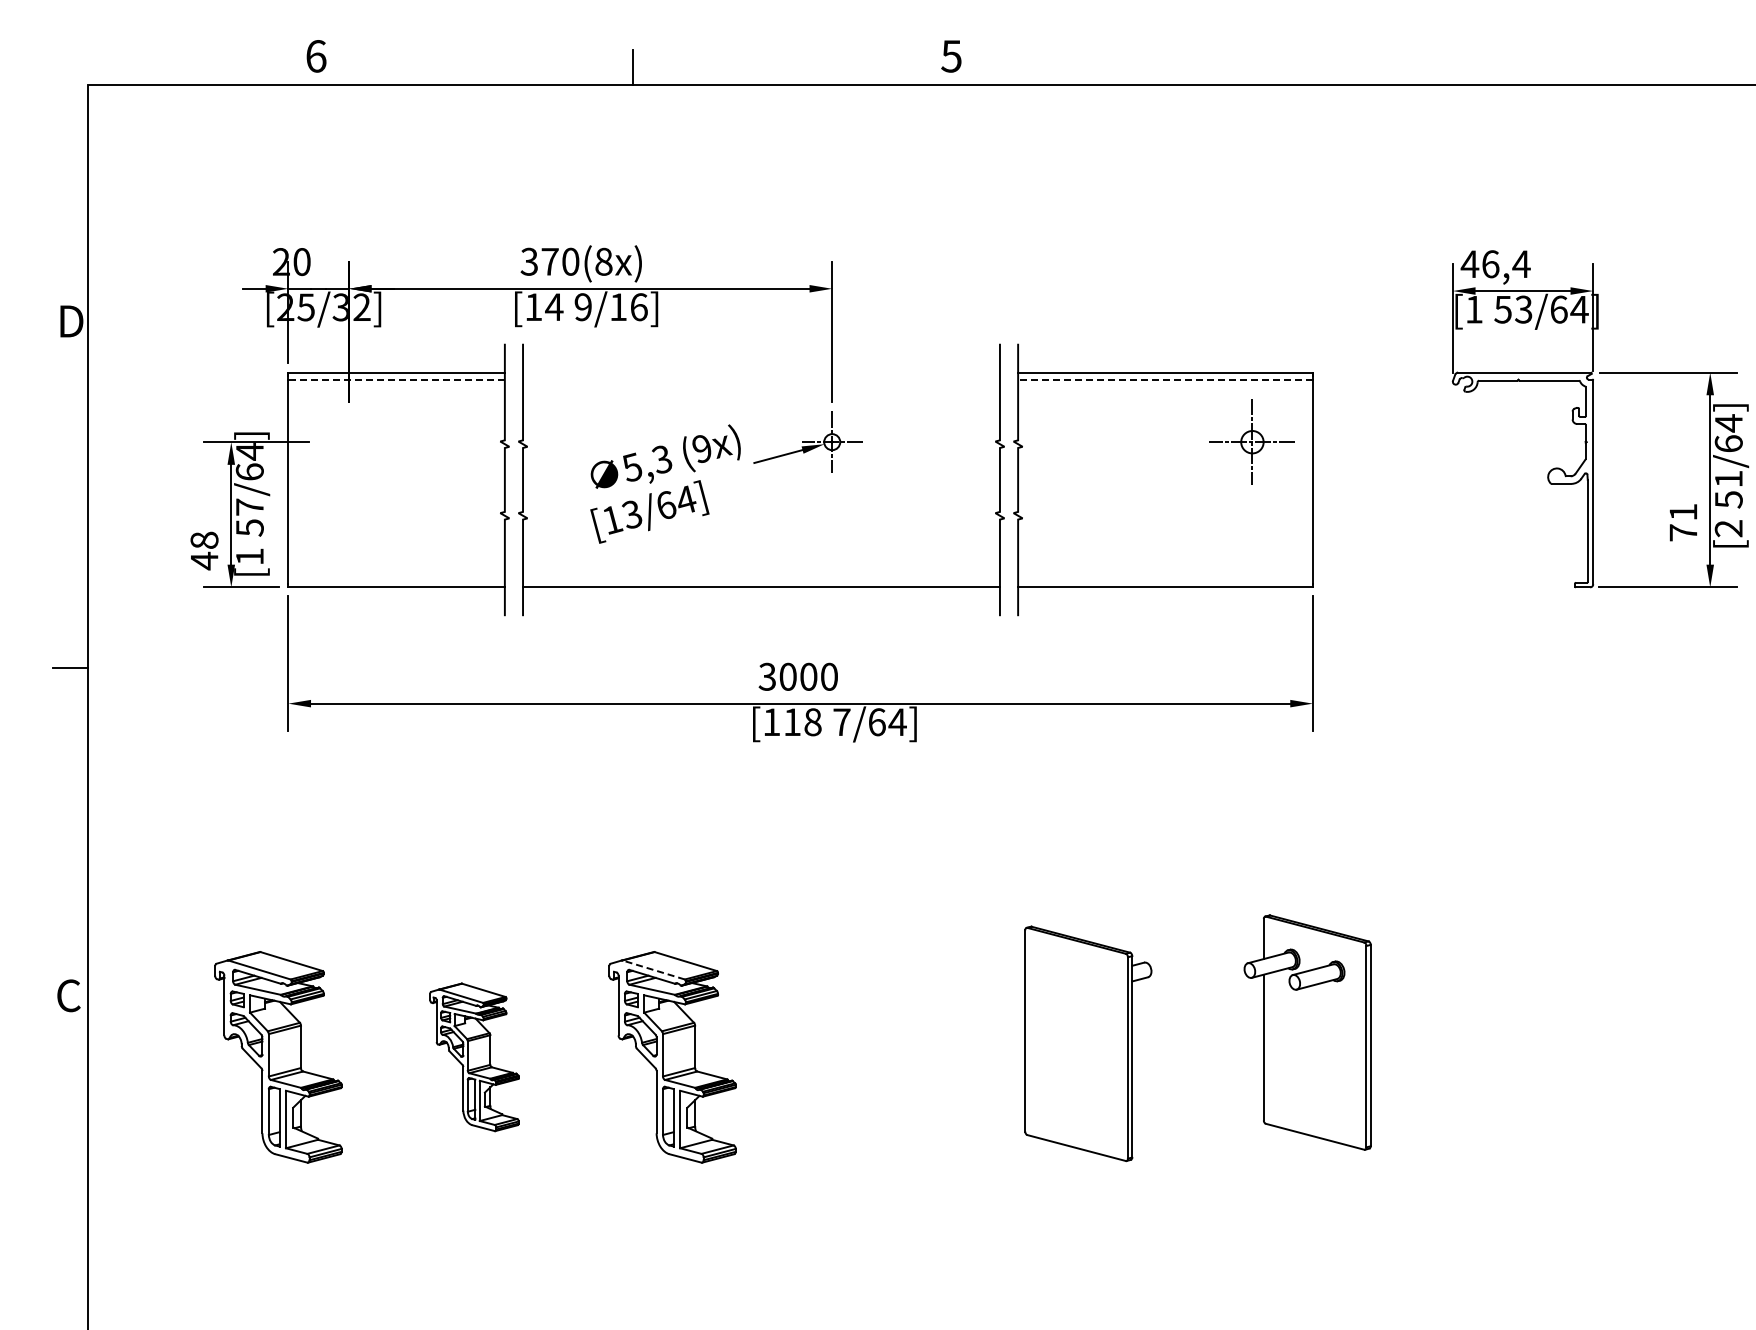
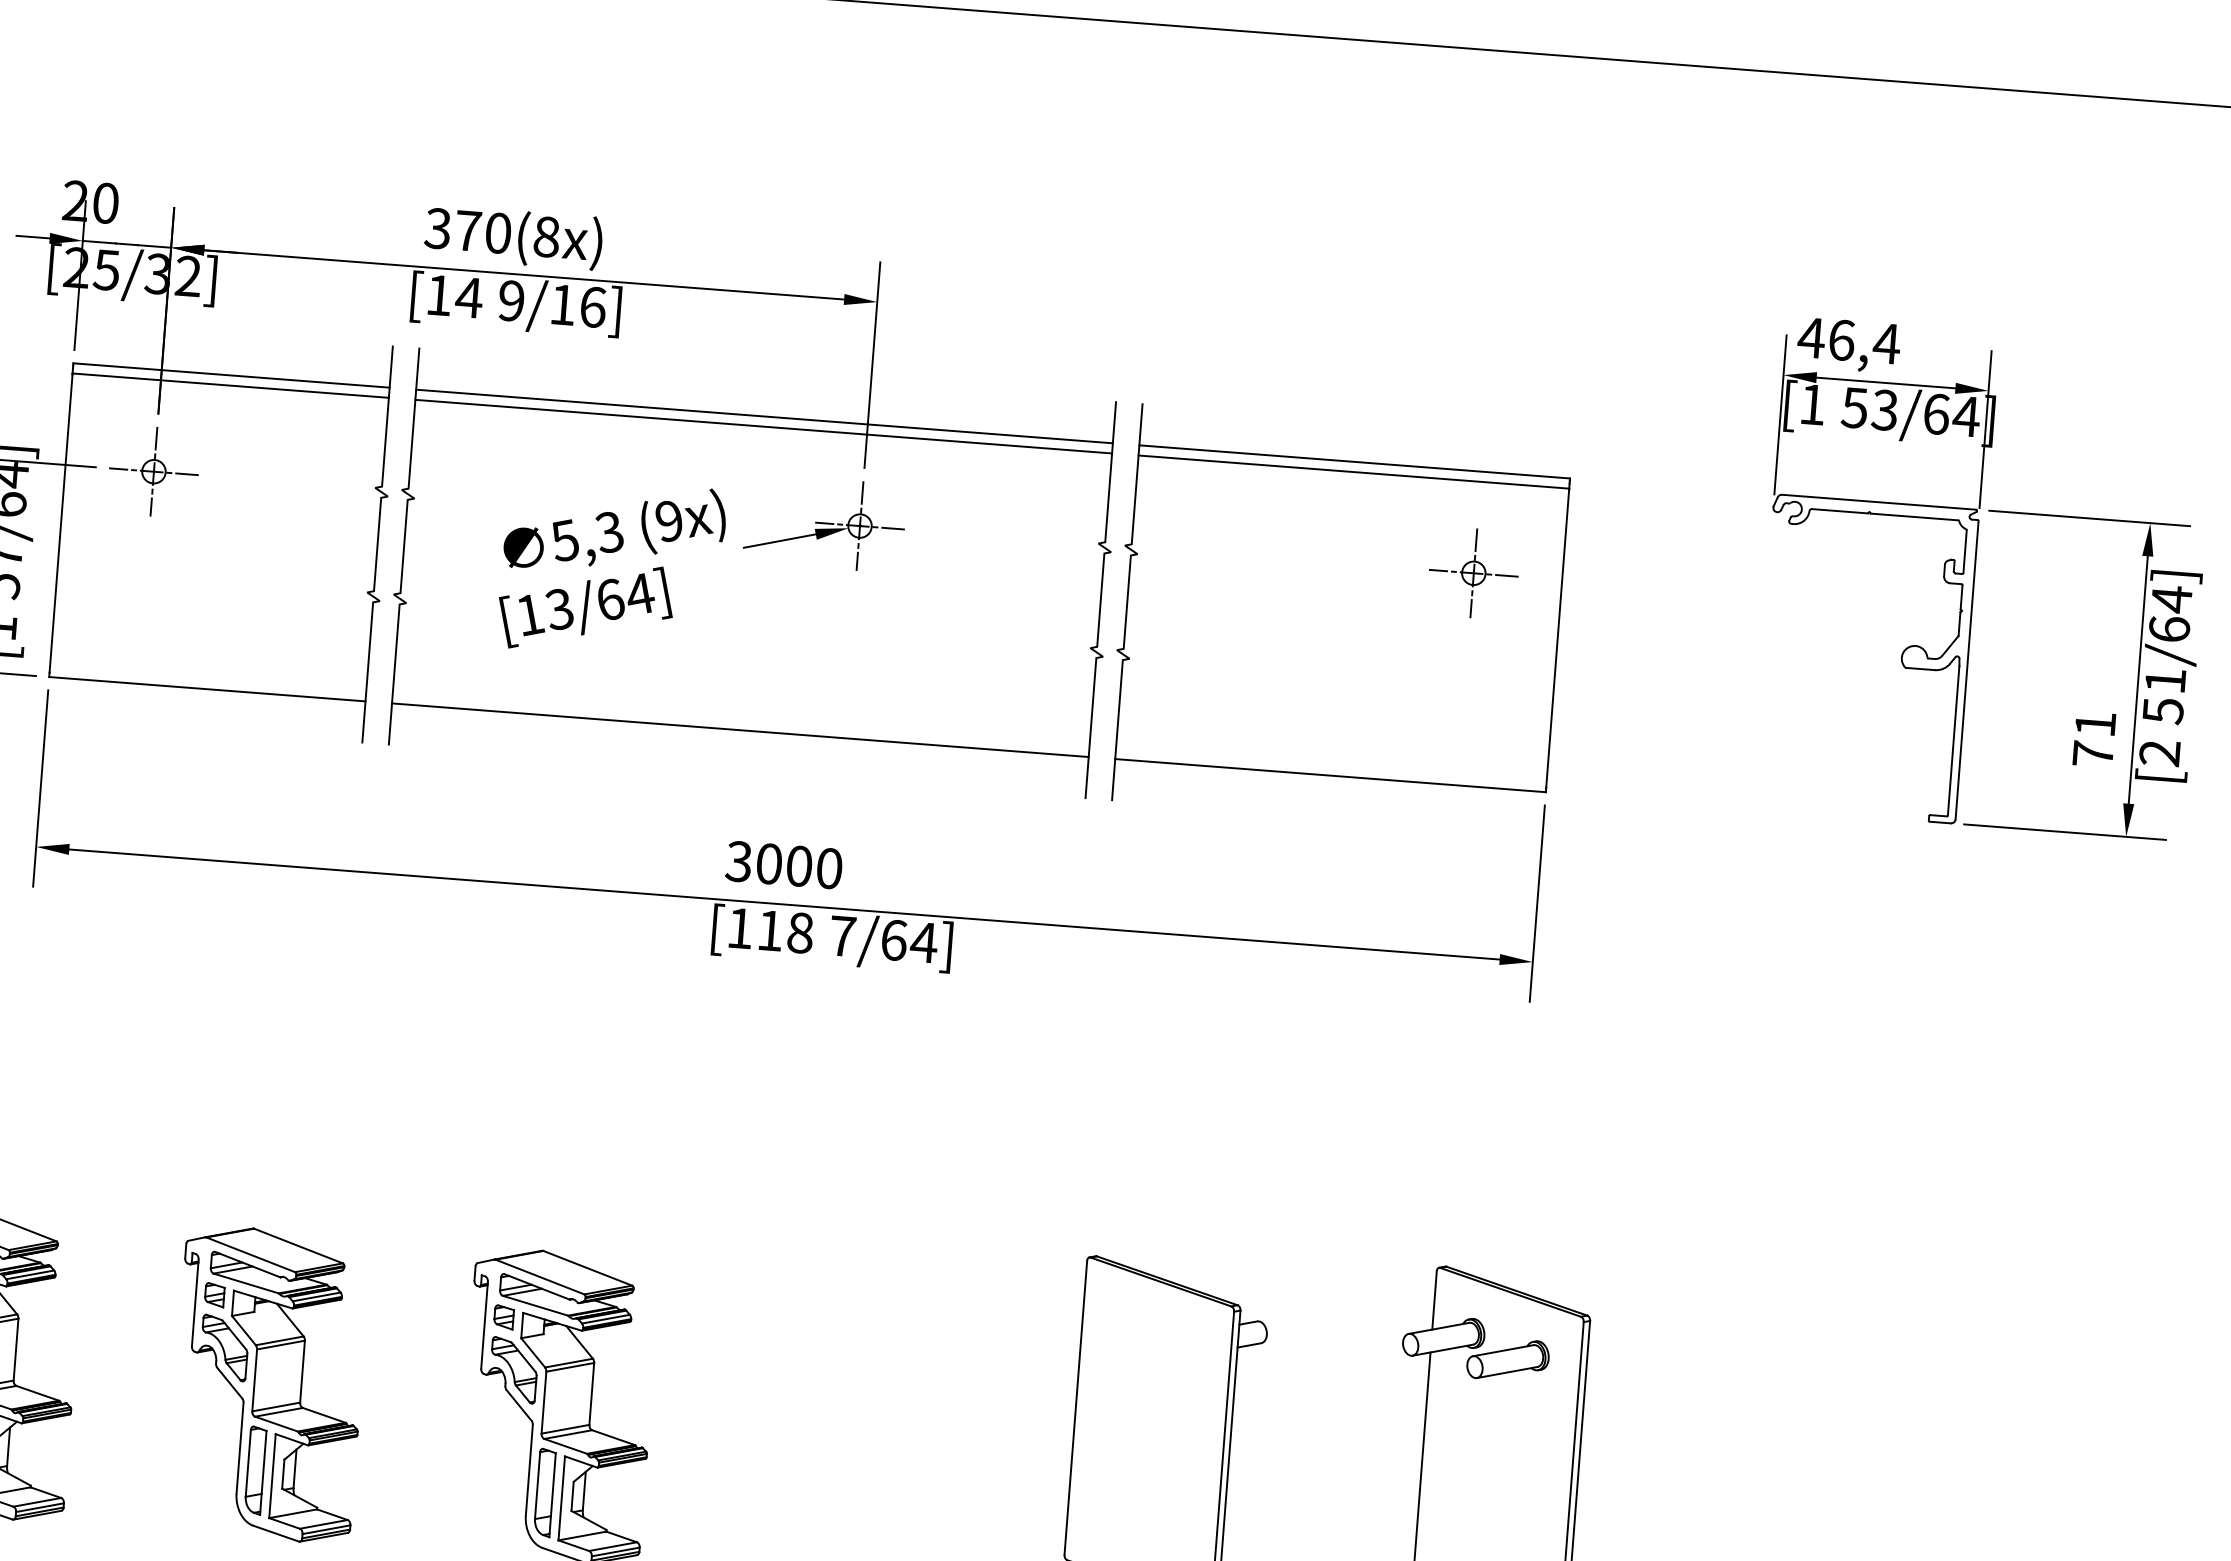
line: (761, 372) -> (764, 416), added
line: (396, 379) -> (230, 385), dashed -> solid
line: (761, 379) -> (763, 426), added
line: (1165, 379) -> (1353, 472), dashed -> solid
part: (348, 441) -> (153, 470), added
part: (1252, 441) -> (1473, 572), size x0.71
line: (653, 970) -> (539, 1277), dashed -> solid
part: (474, 1057) -> (268, 1384), size x1.43

